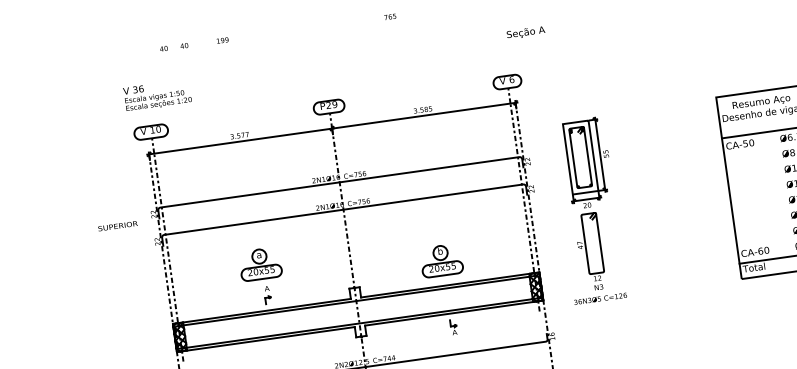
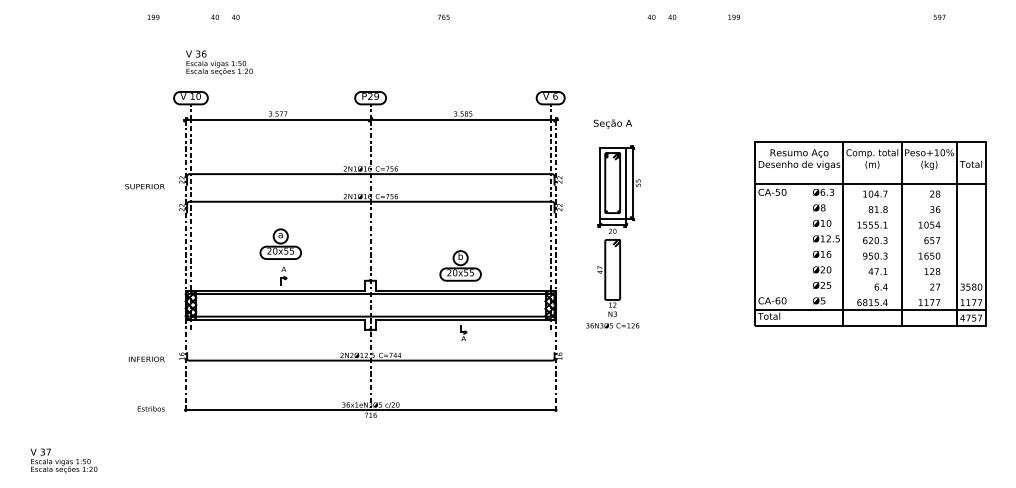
text: (525, 32) -> (612, 123), moved
text: (222, 39) -> (153, 16), moved
text: (157, 95) -> (219, 62), moved

